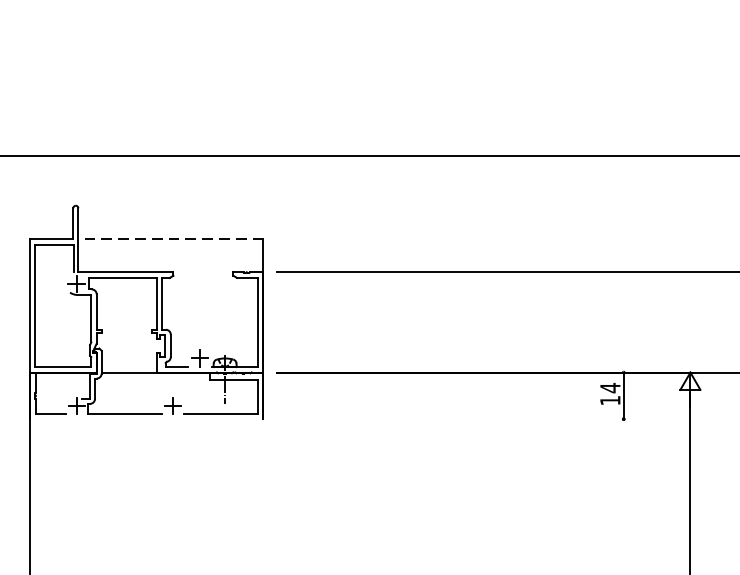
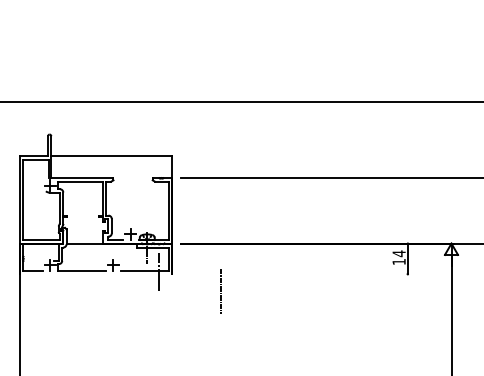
line: (170, 239) -> (111, 156), dashed -> solid
line: (243, 416) -> (159, 272), added
line: (337, 445) -> (220, 291), added

